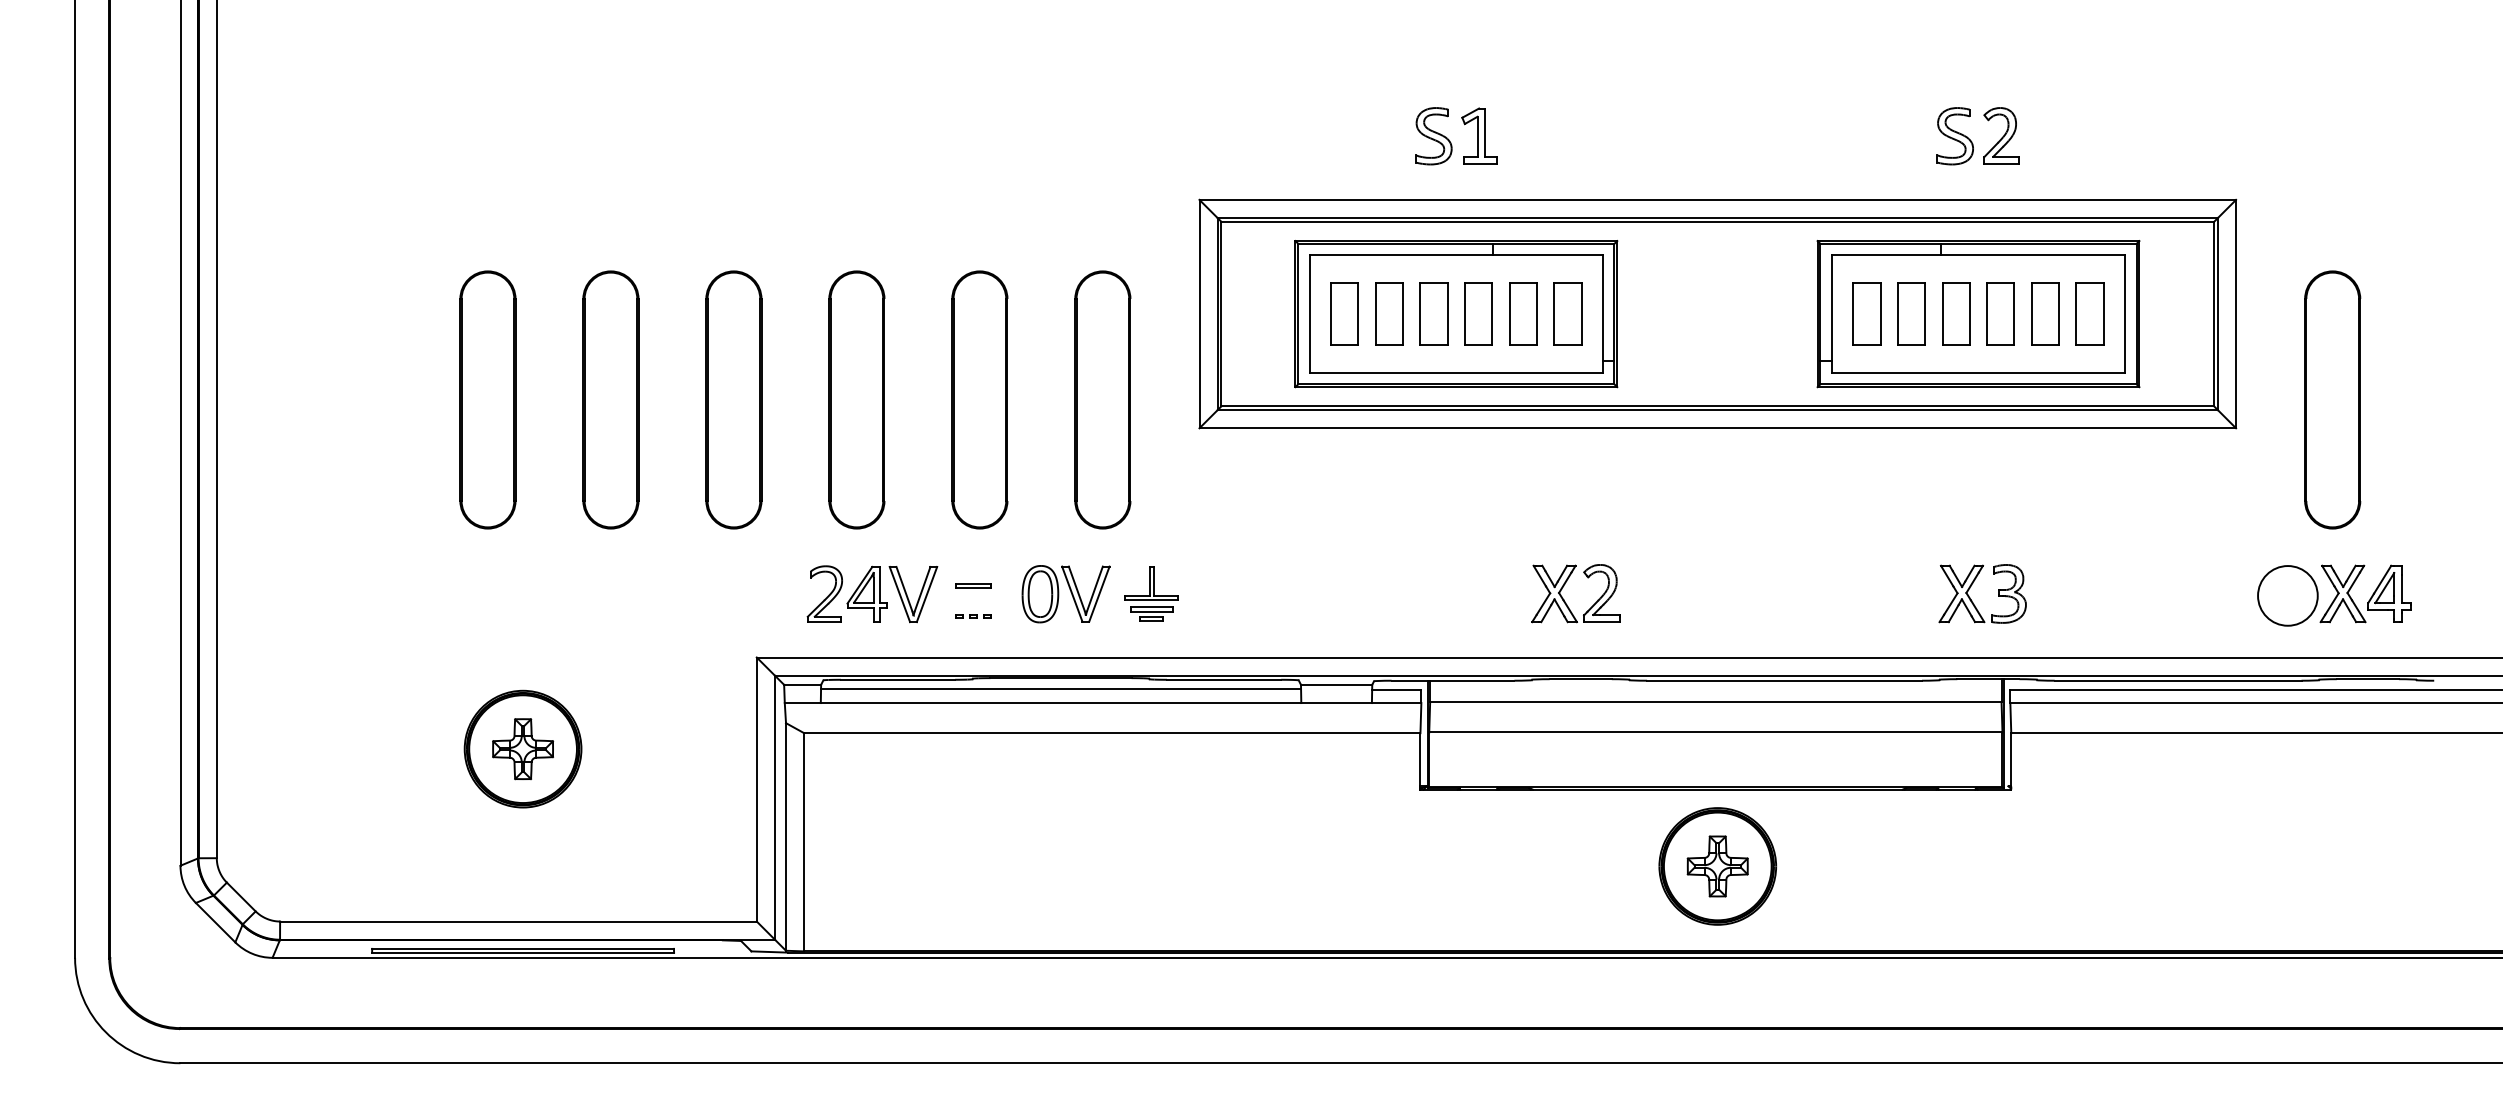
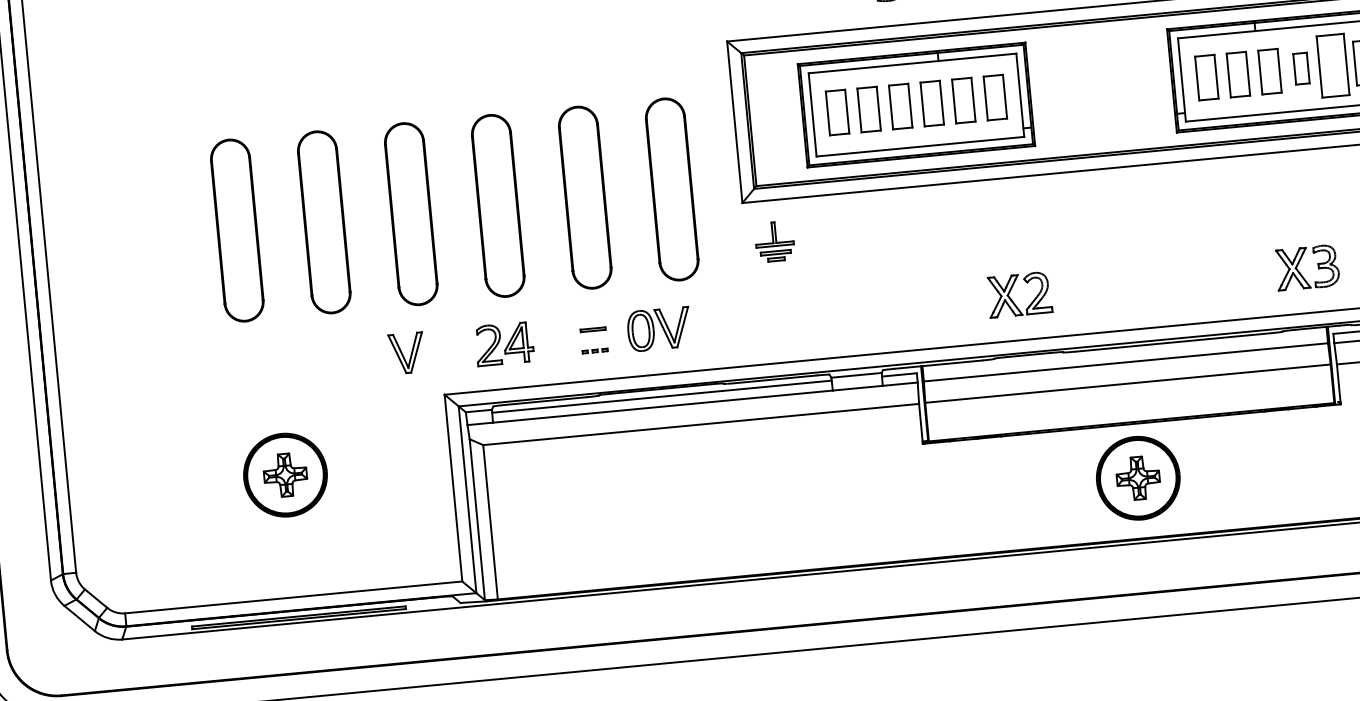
part: (2000, 313) -> (1301, 68), size x0.7
part: (2045, 313) -> (1333, 65), size x1.4
part: (1151, 593) -> (774, 241), moved
part: (913, 594) -> (407, 353), moved

